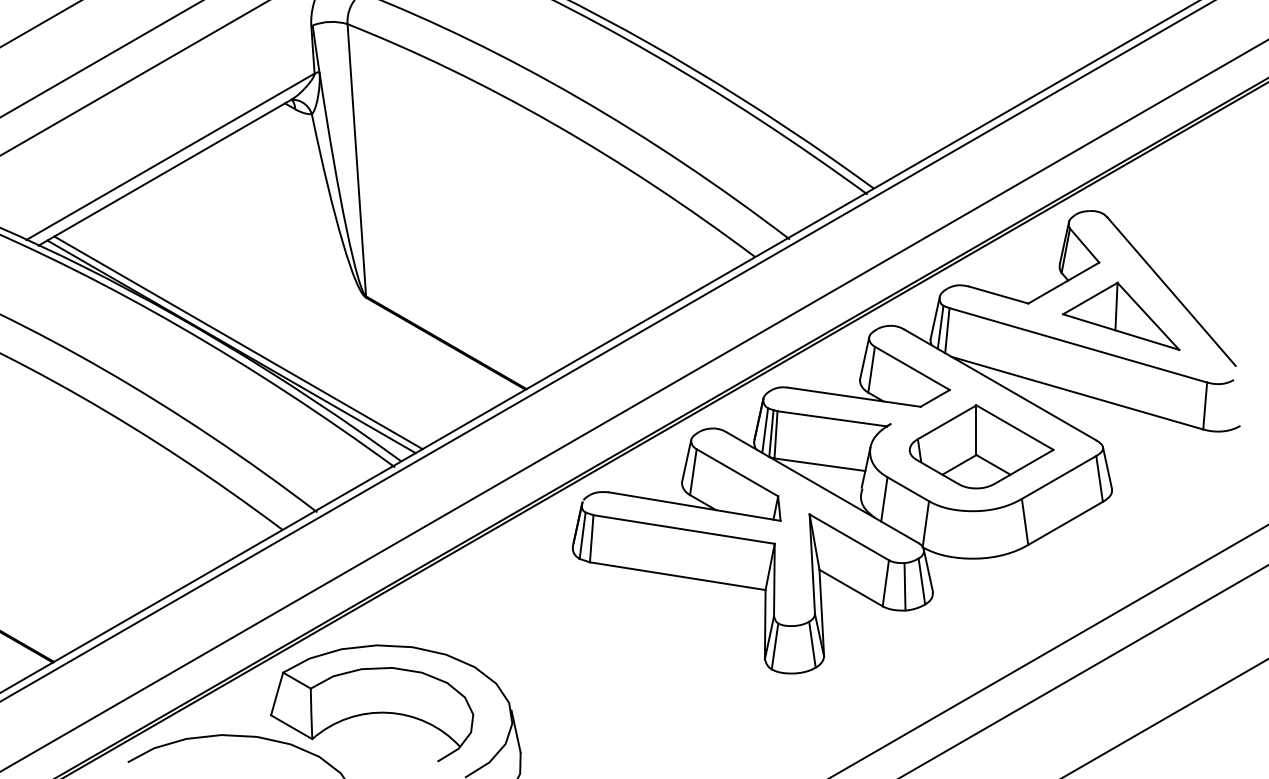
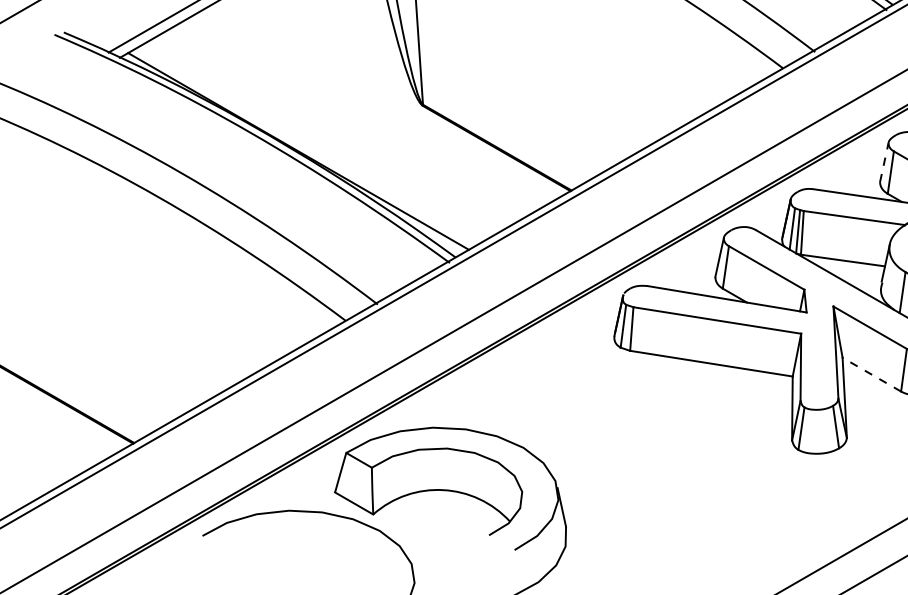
line: (238, 342) -> (304, 147), removed
line: (864, 359) -> (884, 163), solid -> dashed
line: (851, 588) -> (872, 375), solid -> dashed

